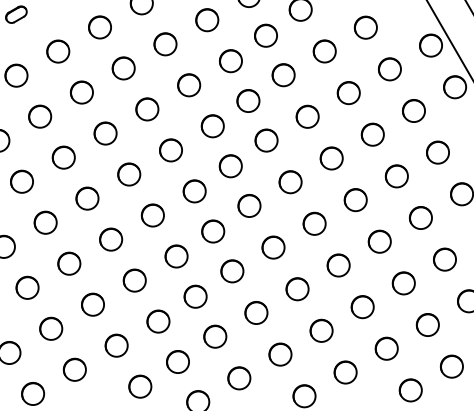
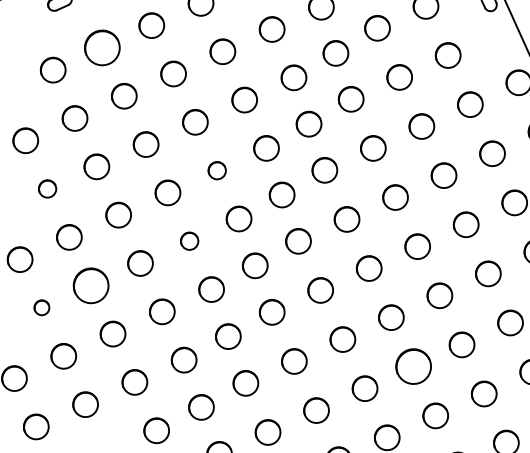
circle: (58, 51) -> (102, 47), size x1.4
circle: (170, 150) -> (216, 170), size x0.7
circle: (21, 181) -> (47, 188), size x0.7
circle: (152, 215) -> (189, 241), size x0.7
circle: (69, 263) -> (91, 285), size x1.4
circle: (27, 287) -> (41, 307), size x0.6
circle: (362, 307) -> (413, 367), size x1.4

